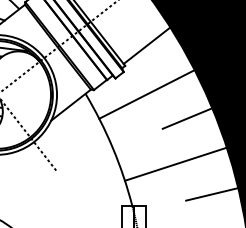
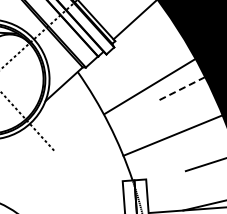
line: (146, 94) -> (149, 86), moved
line: (187, 118) -> (181, 89), solid -> dashed

